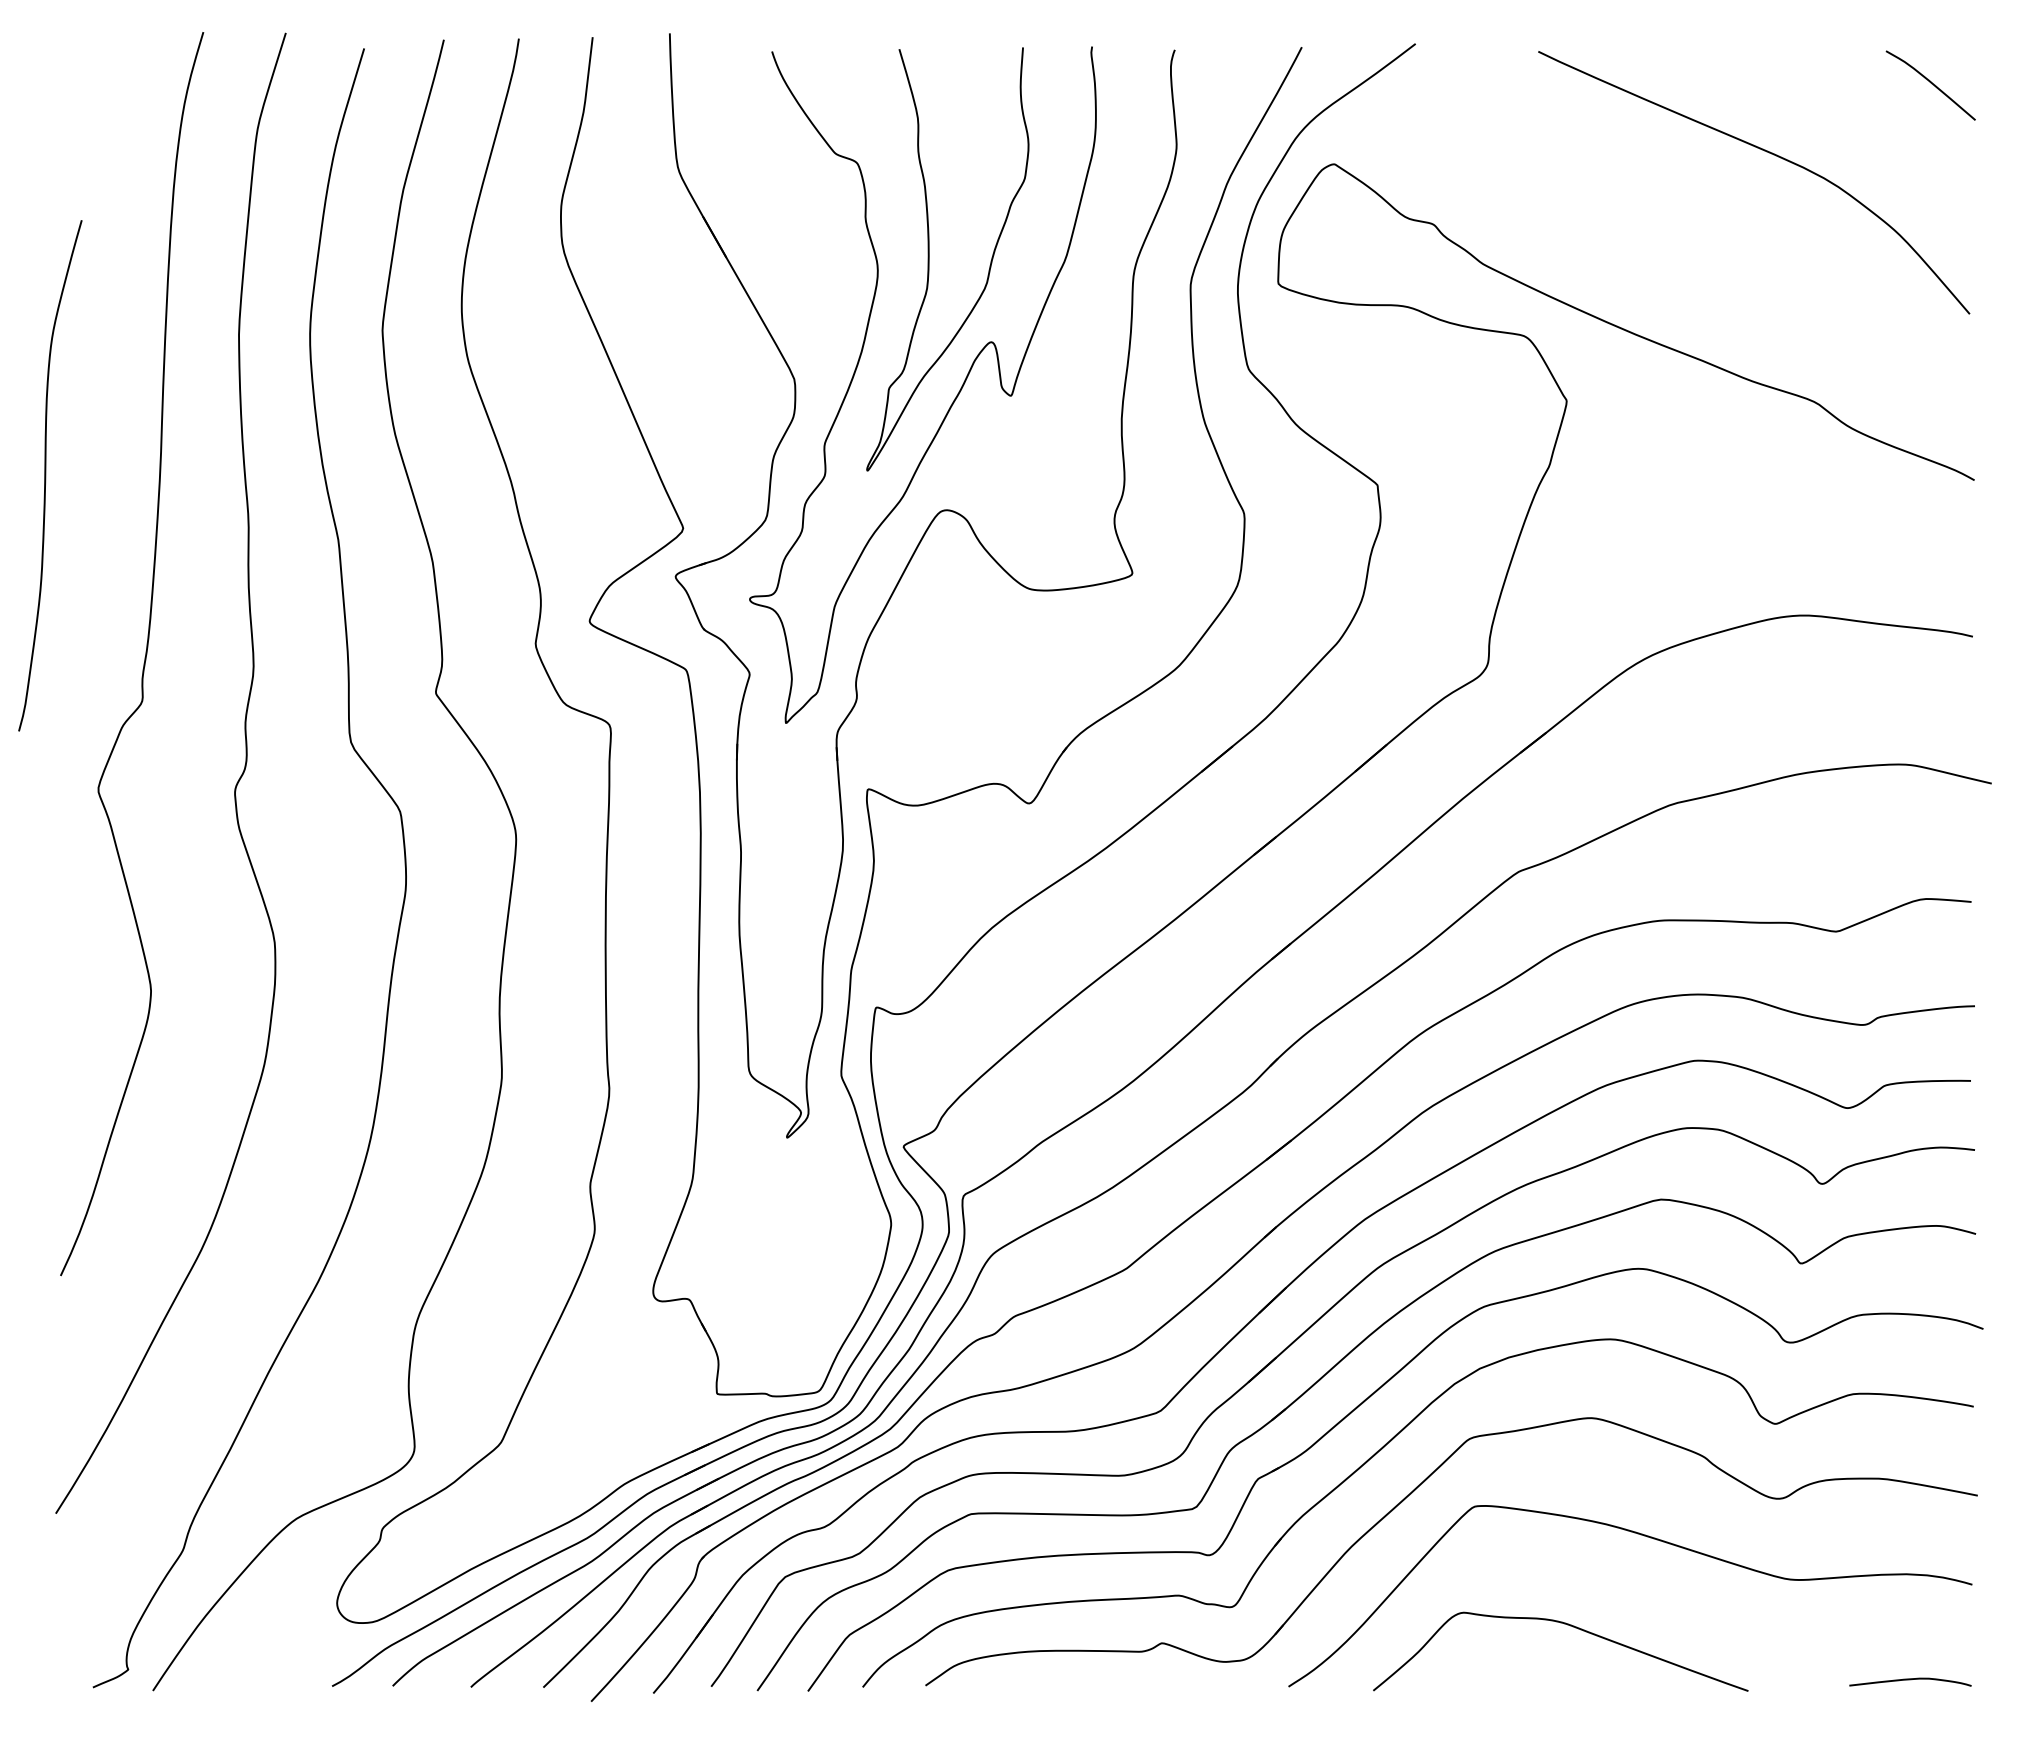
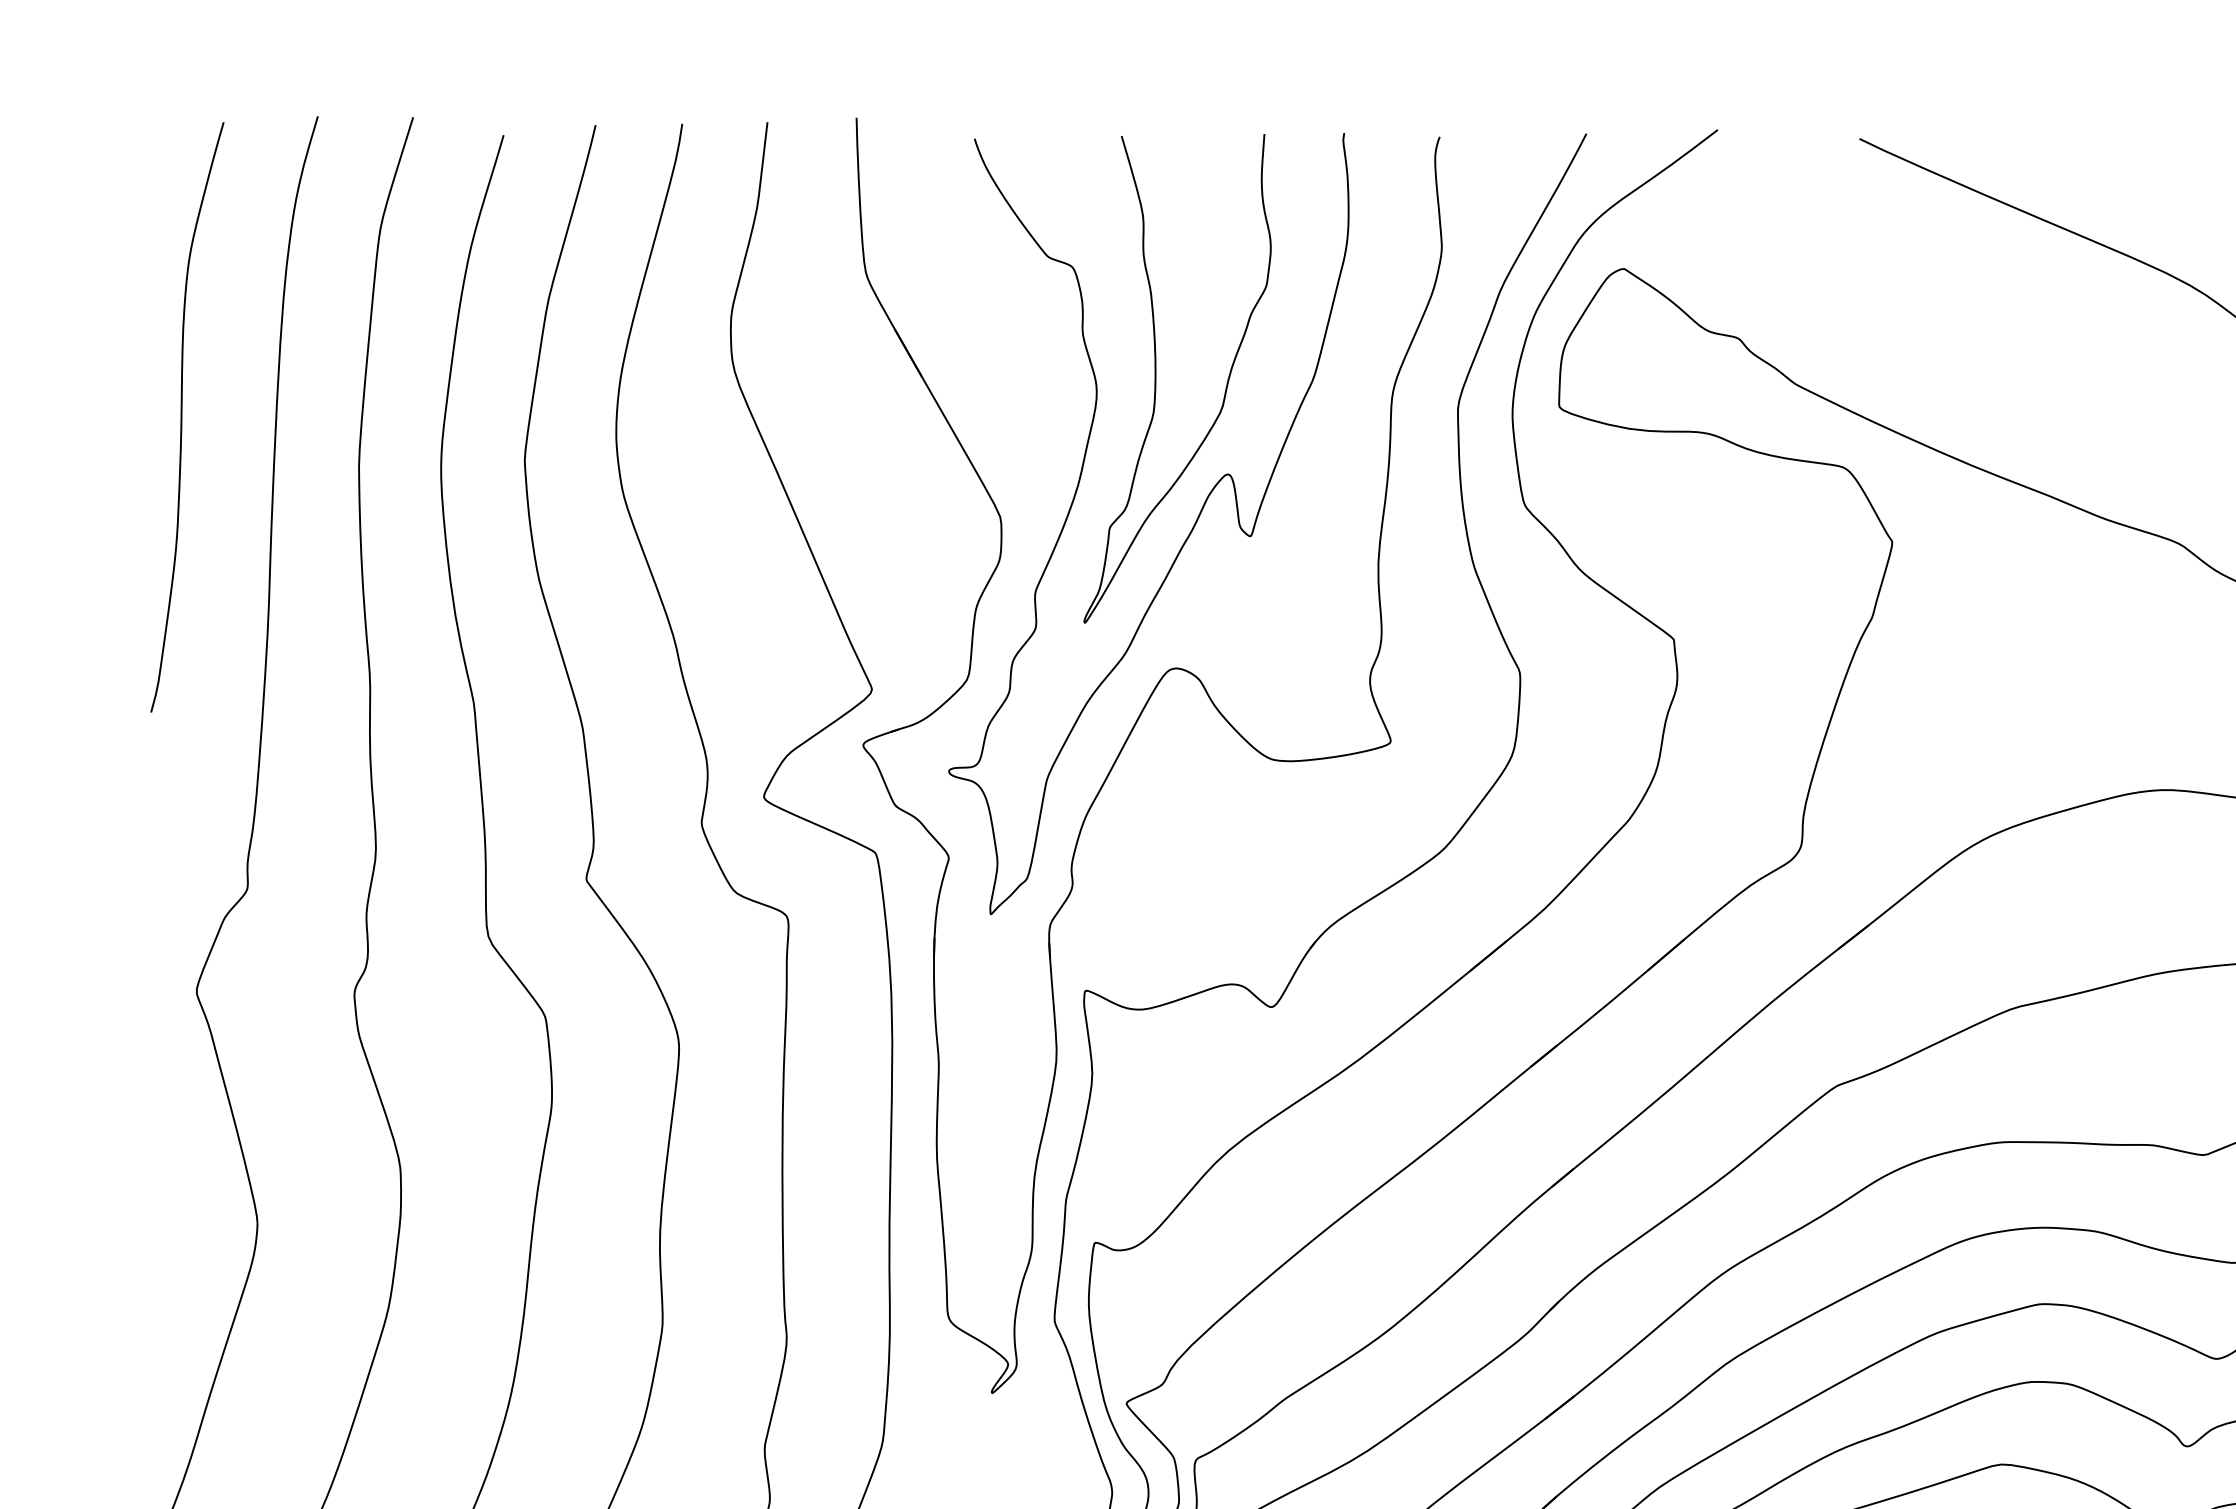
curve: (46, 475) -> (182, 417), moved

